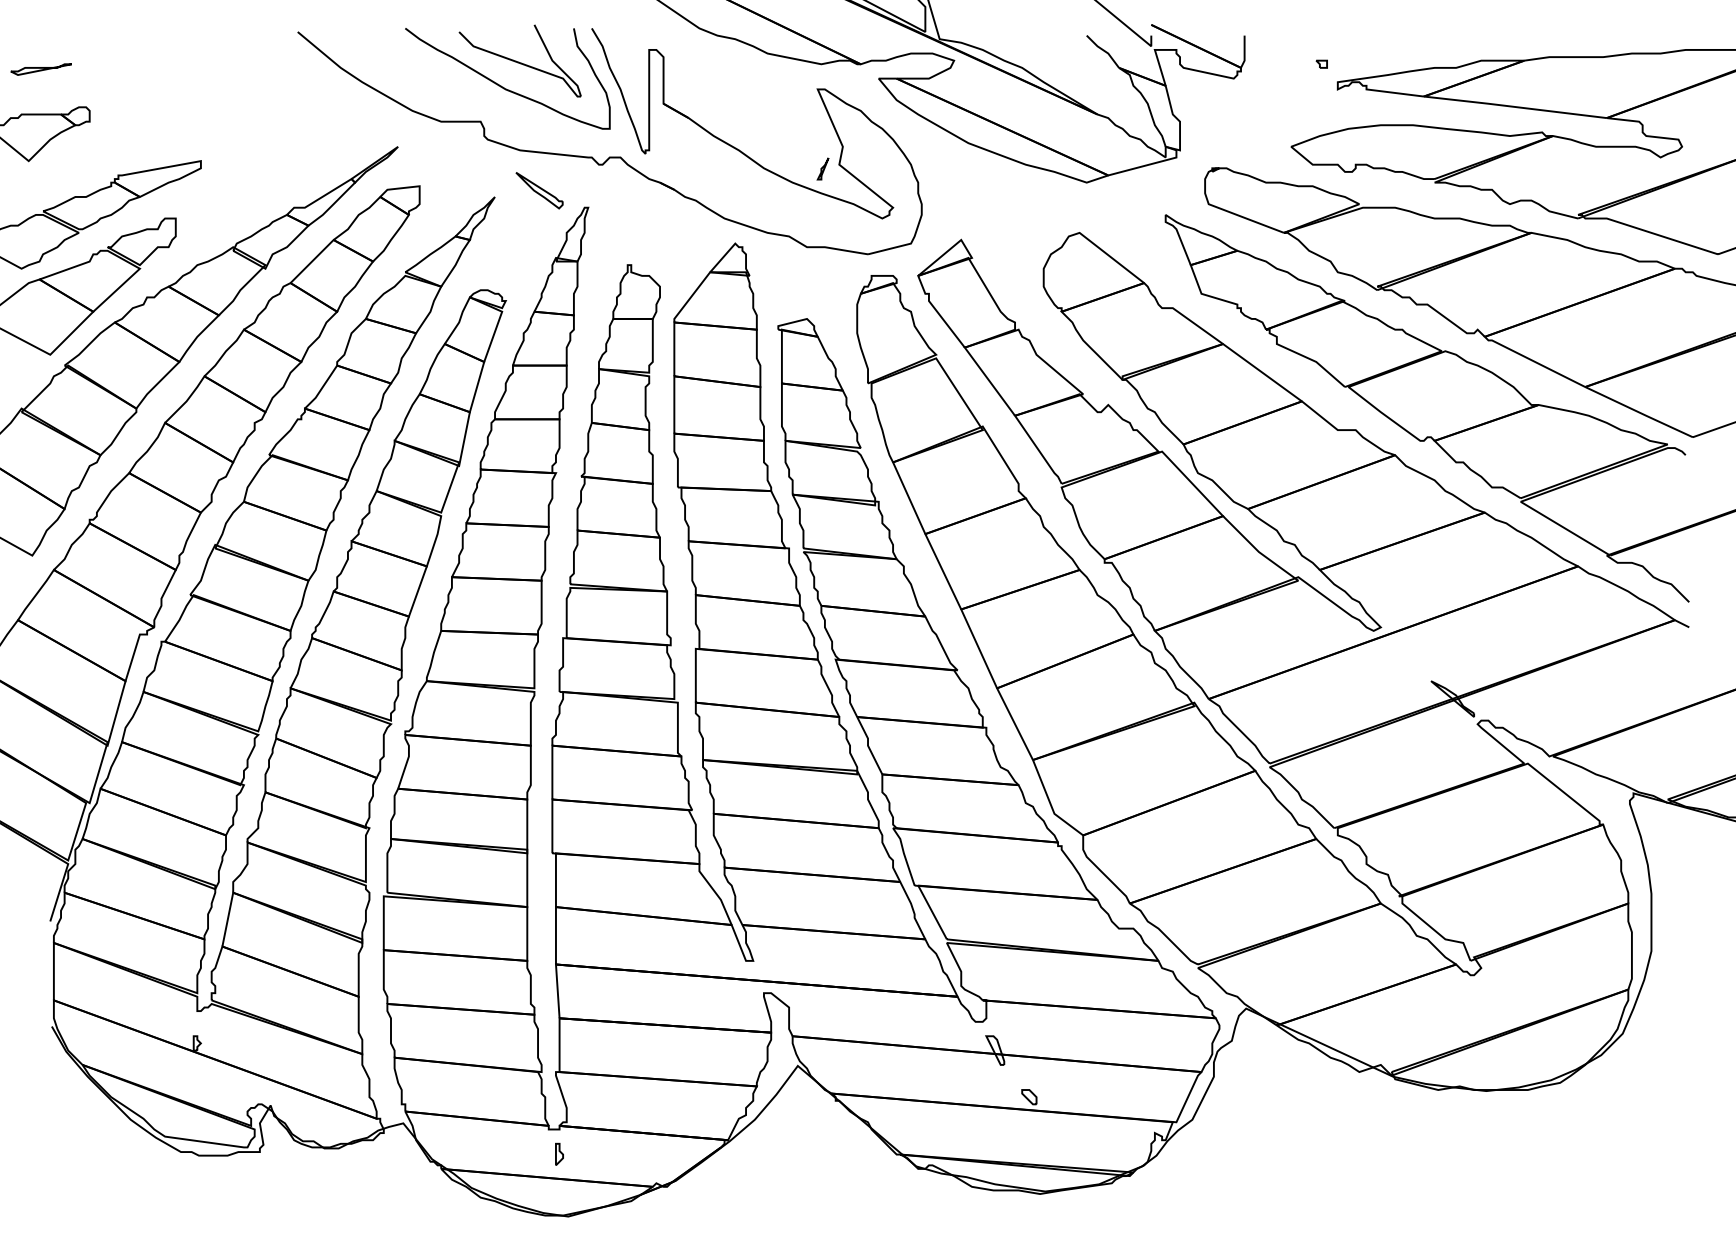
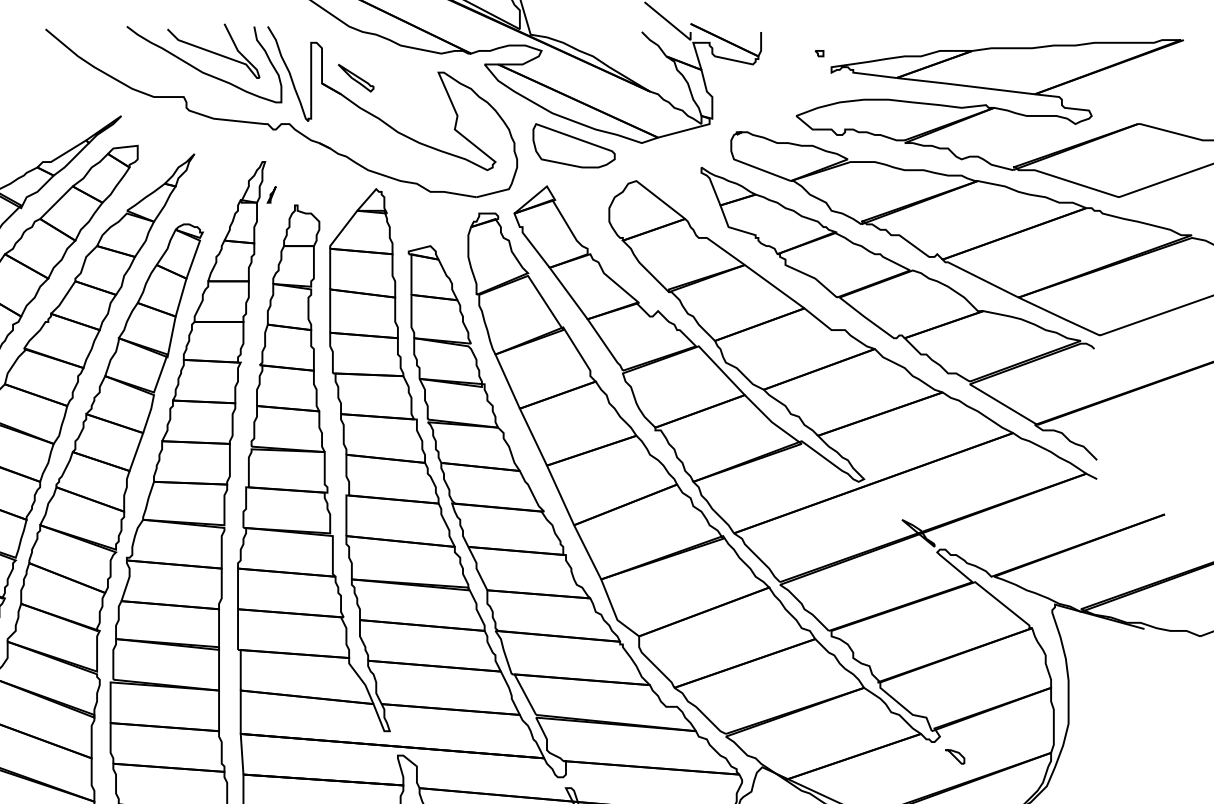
part: (822, 168) -> (271, 194), moved
part: (996, 185) -> (573, 145), added
part: (539, 190) -> (356, 77), moved
part: (1501, 994) -> (955, 756), added

